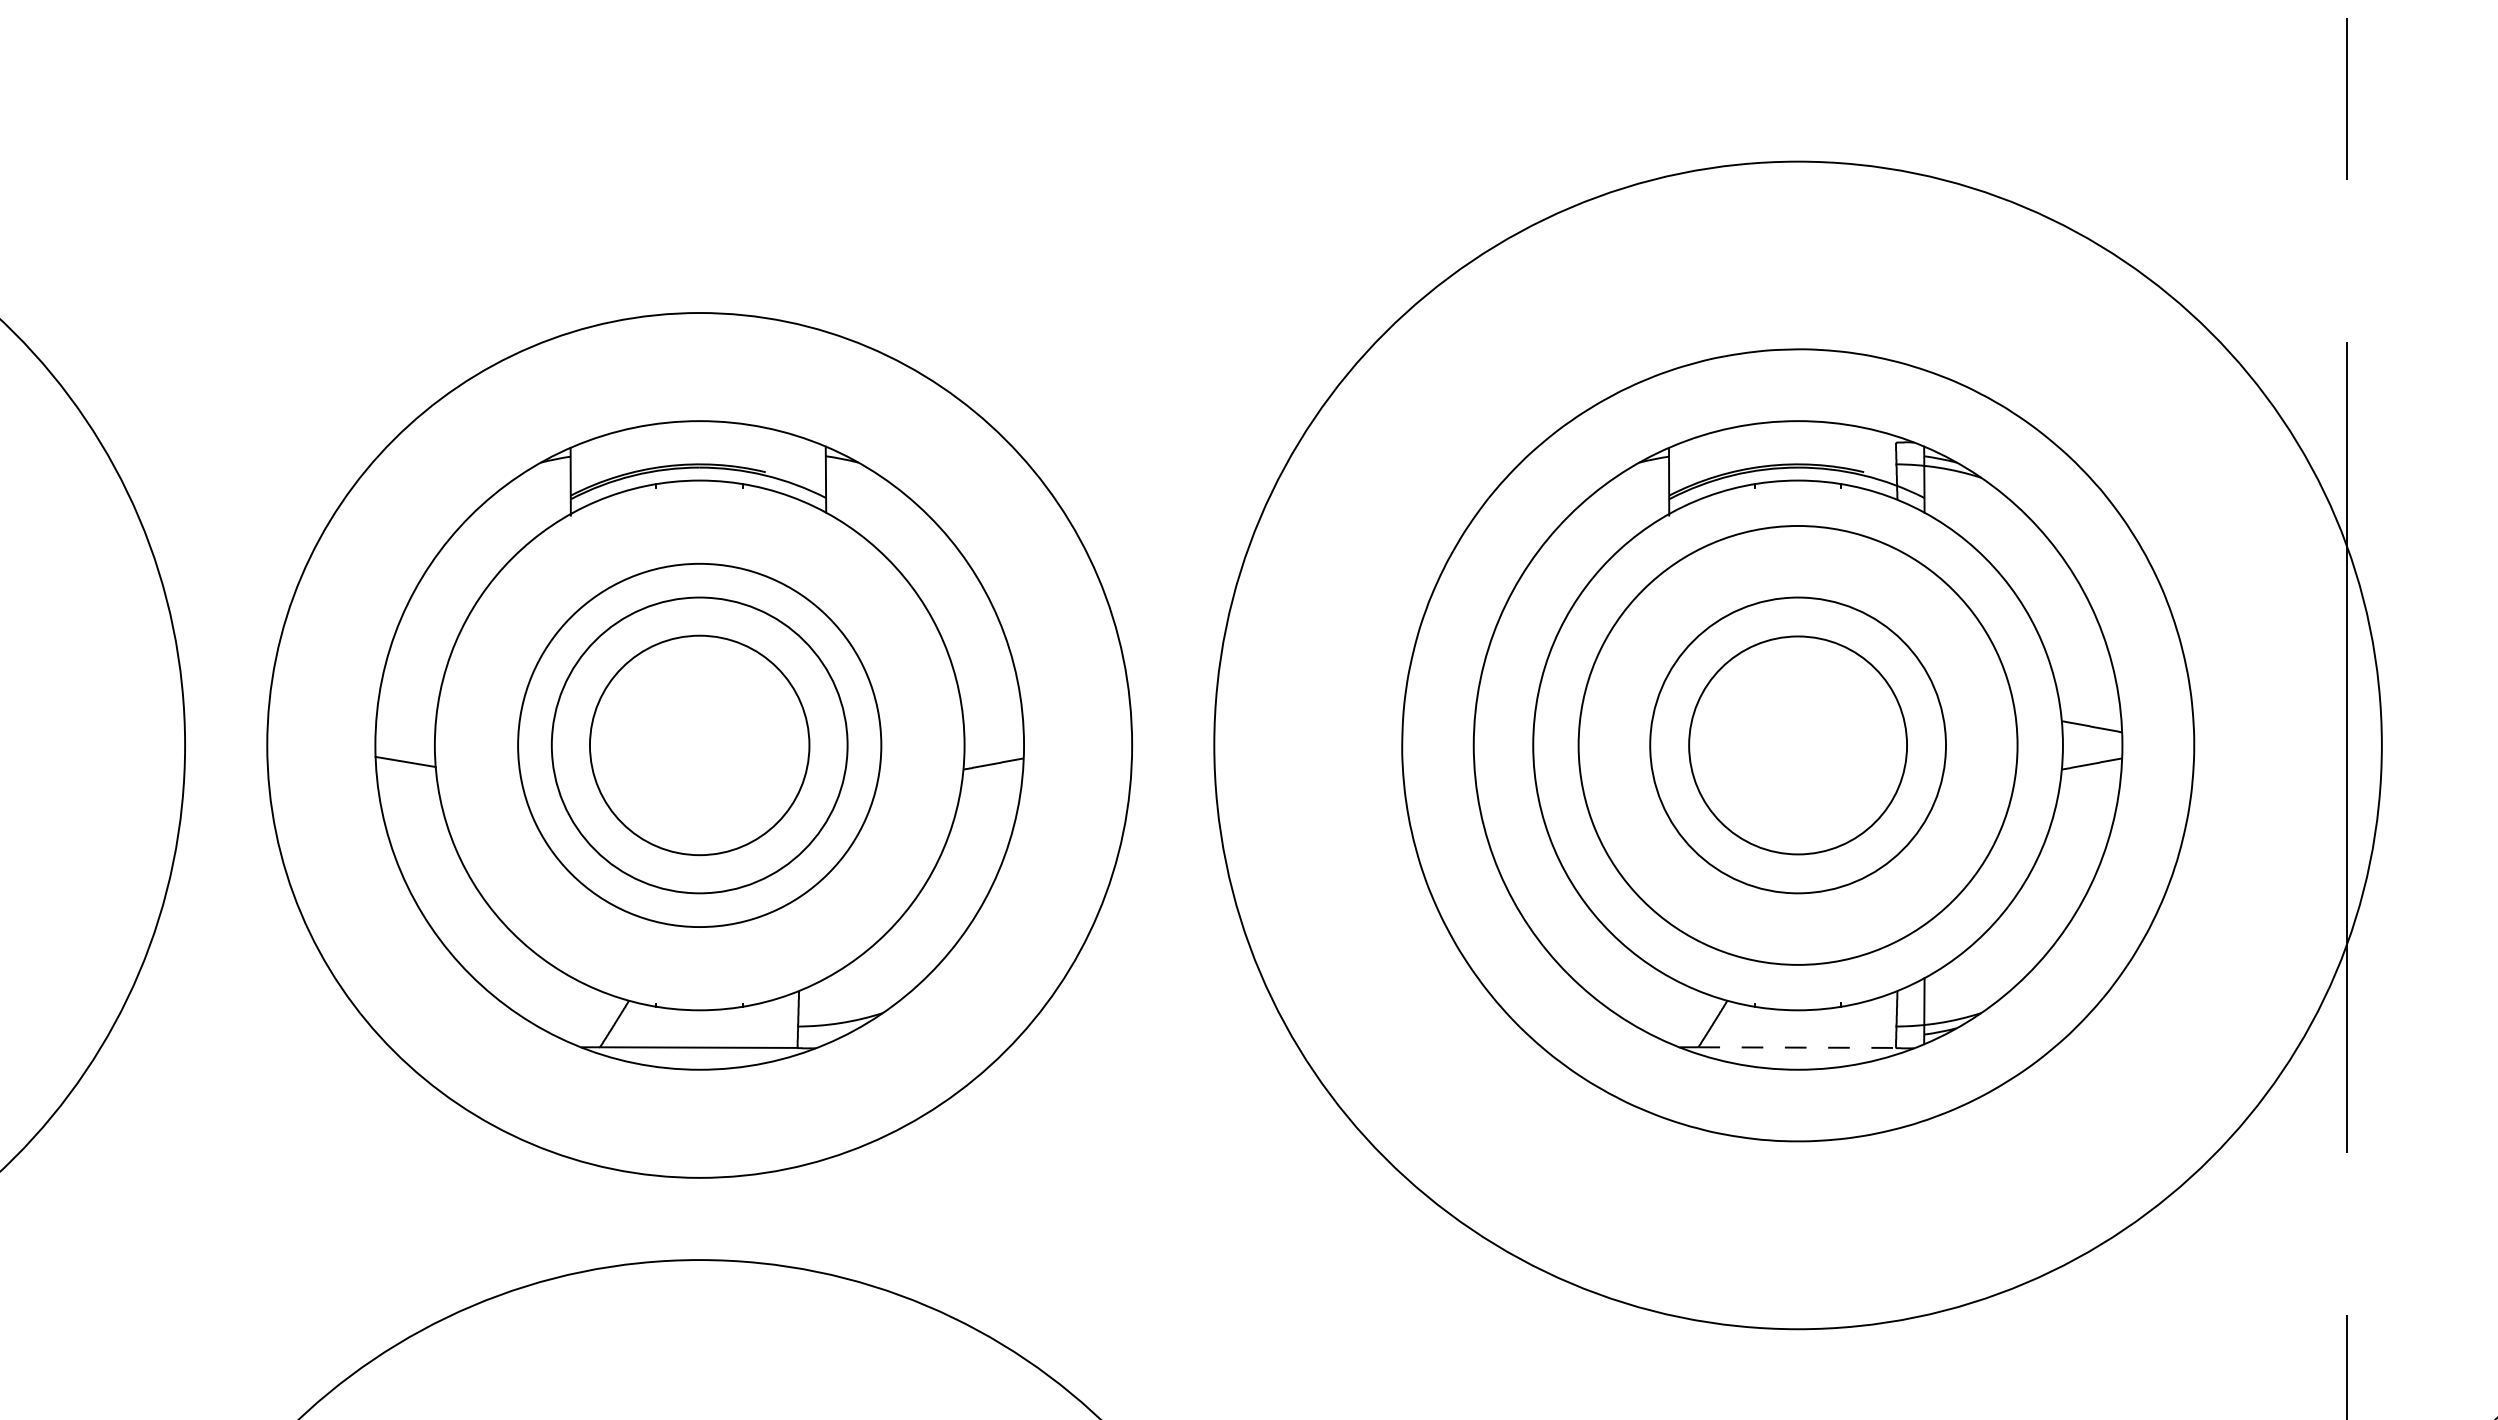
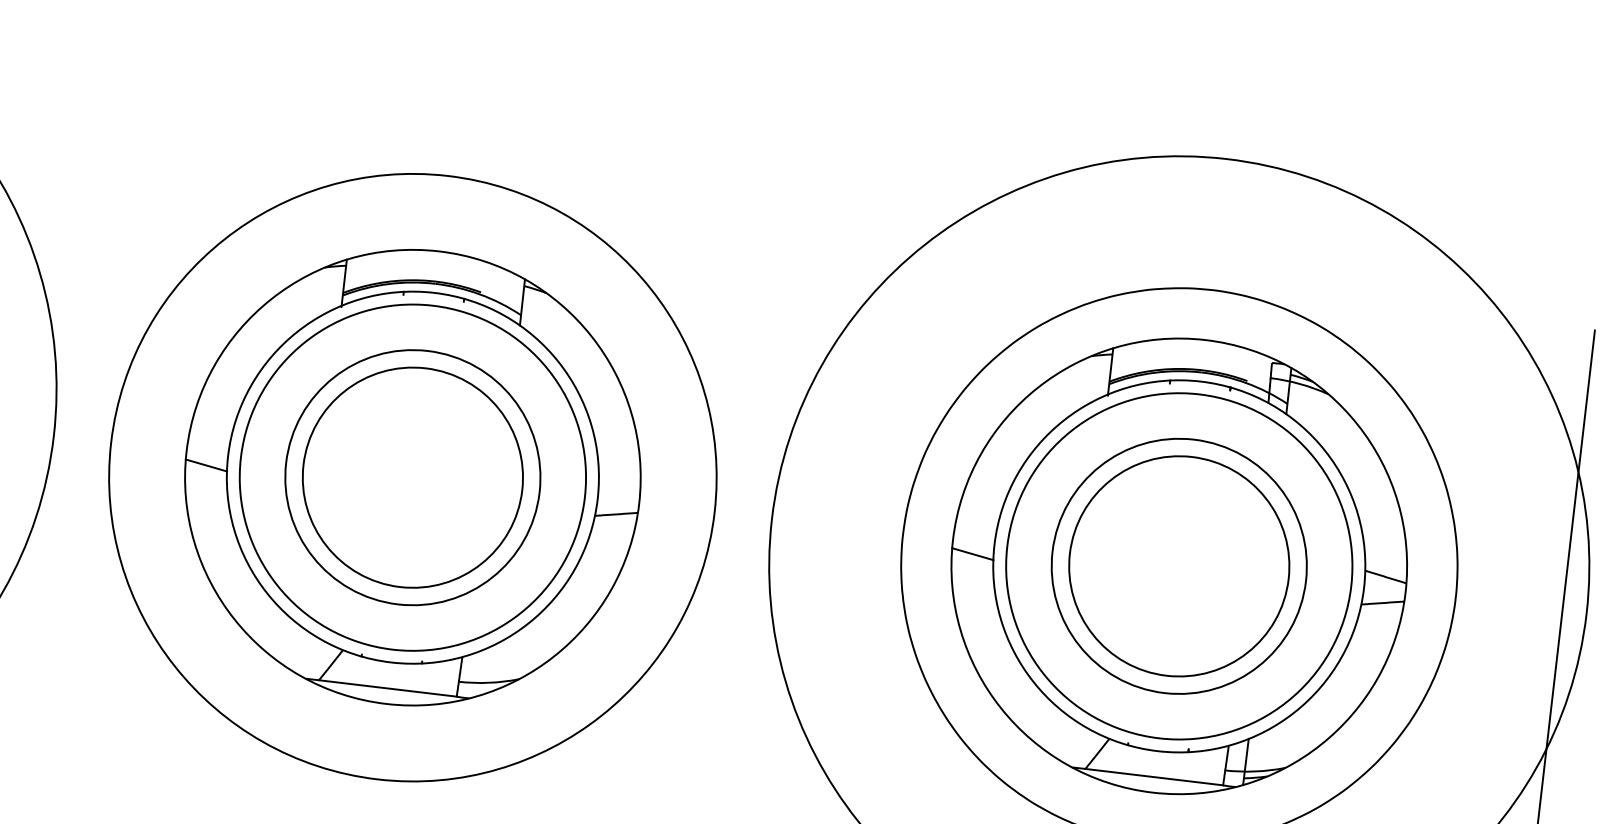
circle: (699, 744) -> (412, 477), size x1.67
circle: (1797, 744) -> (1178, 565), size x1.67
circle: (699, 745) -> (412, 477), size x1.43
circle: (1797, 745) -> (1178, 566), size x0.71
circle: (1797, 745) -> (1178, 566), size x1.67
line: (1503, 761) -> (972, 553), added
line: (1797, 1047) -> (1154, 777), dashed -> solid

